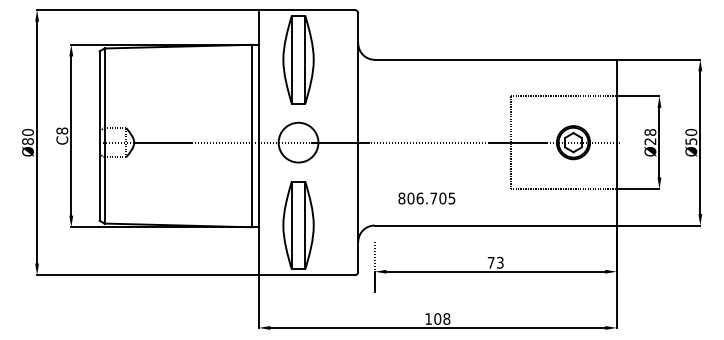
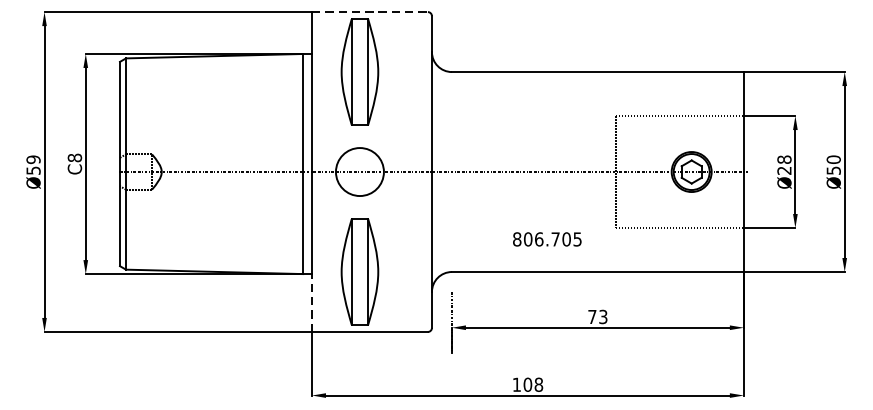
line: (307, 10) -> (370, 12), solid -> dashed
text: (27, 137) -> (32, 165), Ø80 -> Ø59
text: (426, 198) -> (546, 239), moved
line: (258, 251) -> (311, 303), solid -> dashed

